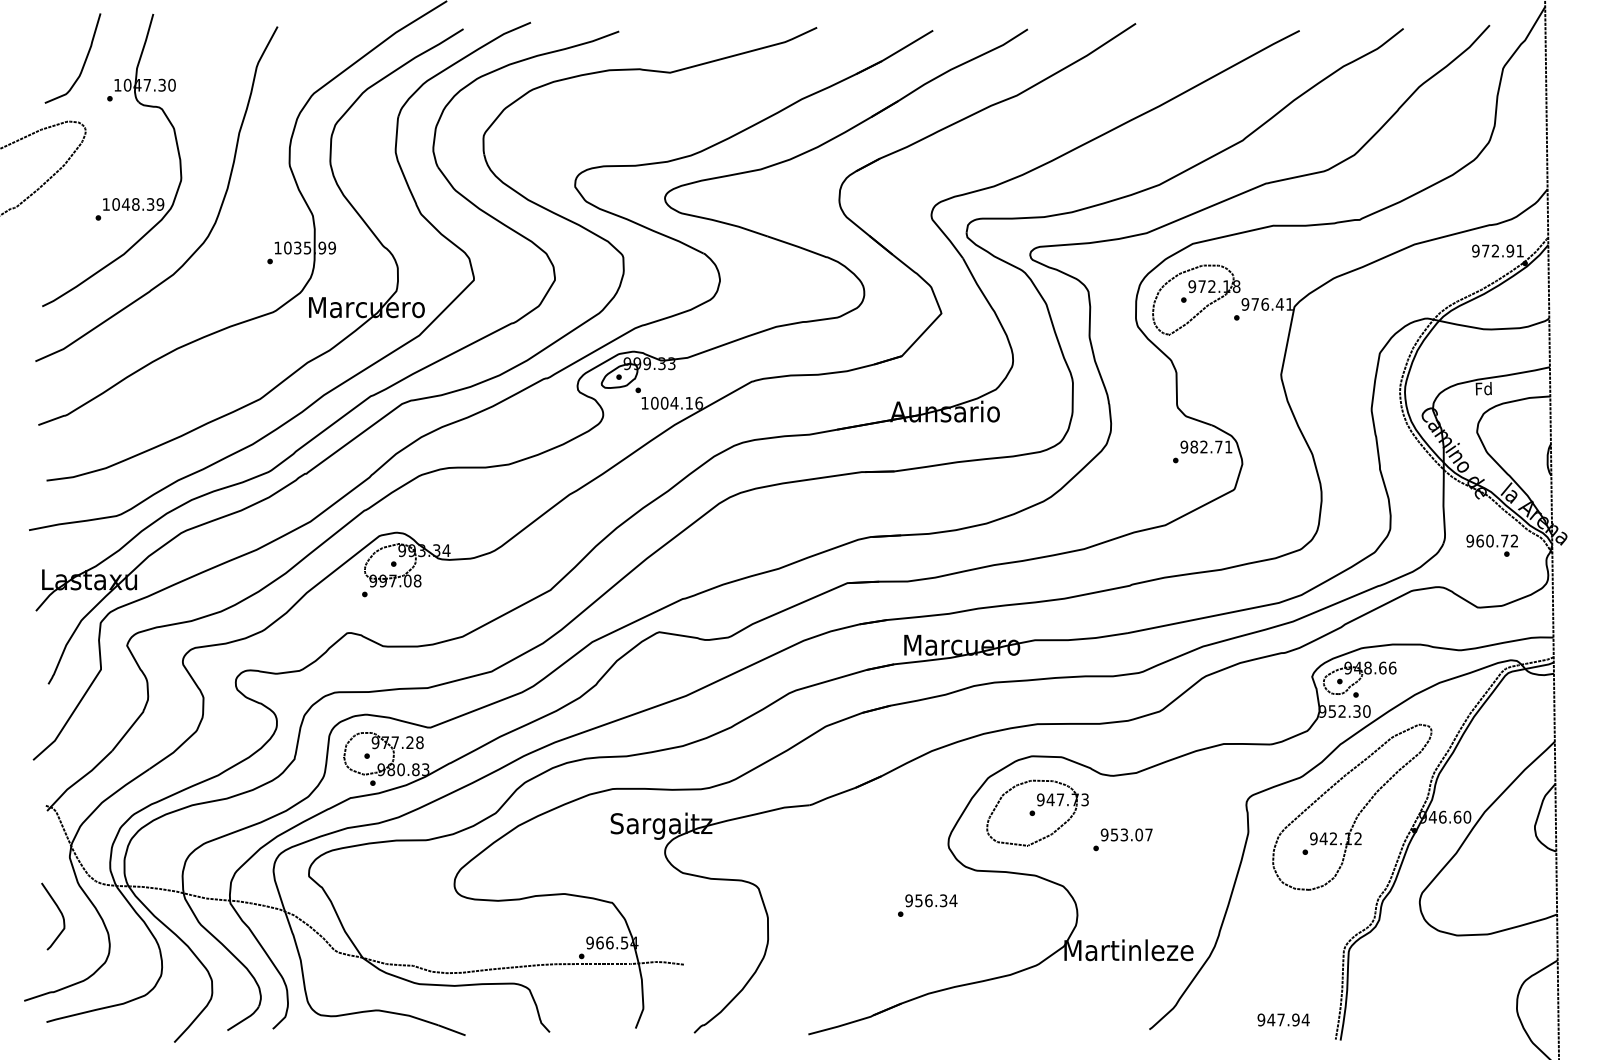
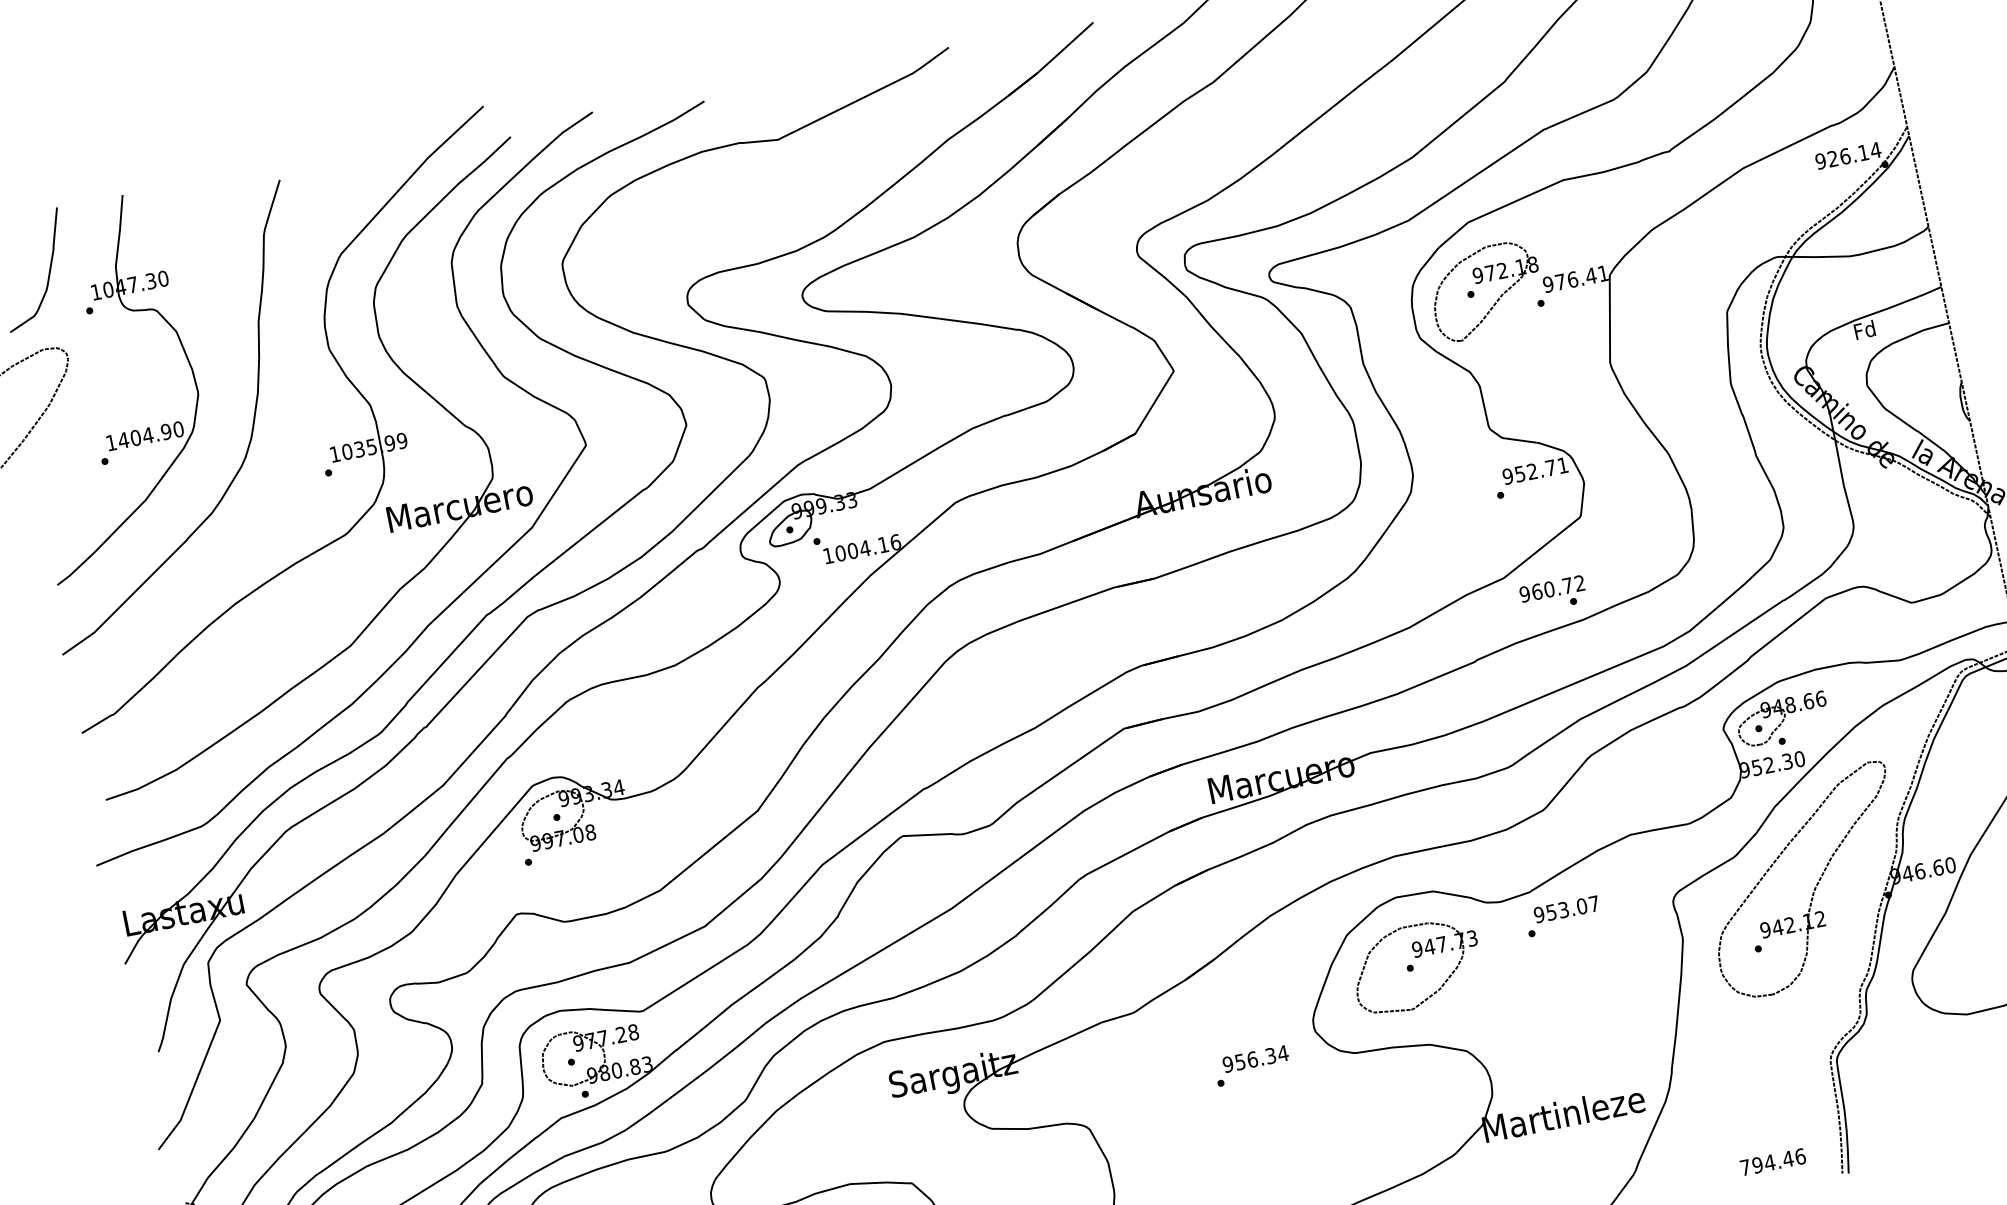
text: (138, 204) -> (151, 434), 1048.39 -> 1404.90
text: (1503, 250) -> (1854, 153), 972.91 -> 926.14
text: (1194, 446) -> (1520, 473), 982.71 -> 952.71
text: (1491, 545) -> (1552, 594), moved
text: (1122, 839) -> (1562, 916), moved
text: (927, 905) -> (1252, 1065), moved
text: (1283, 1019) -> (1772, 1161), 947.94 -> 794.46

